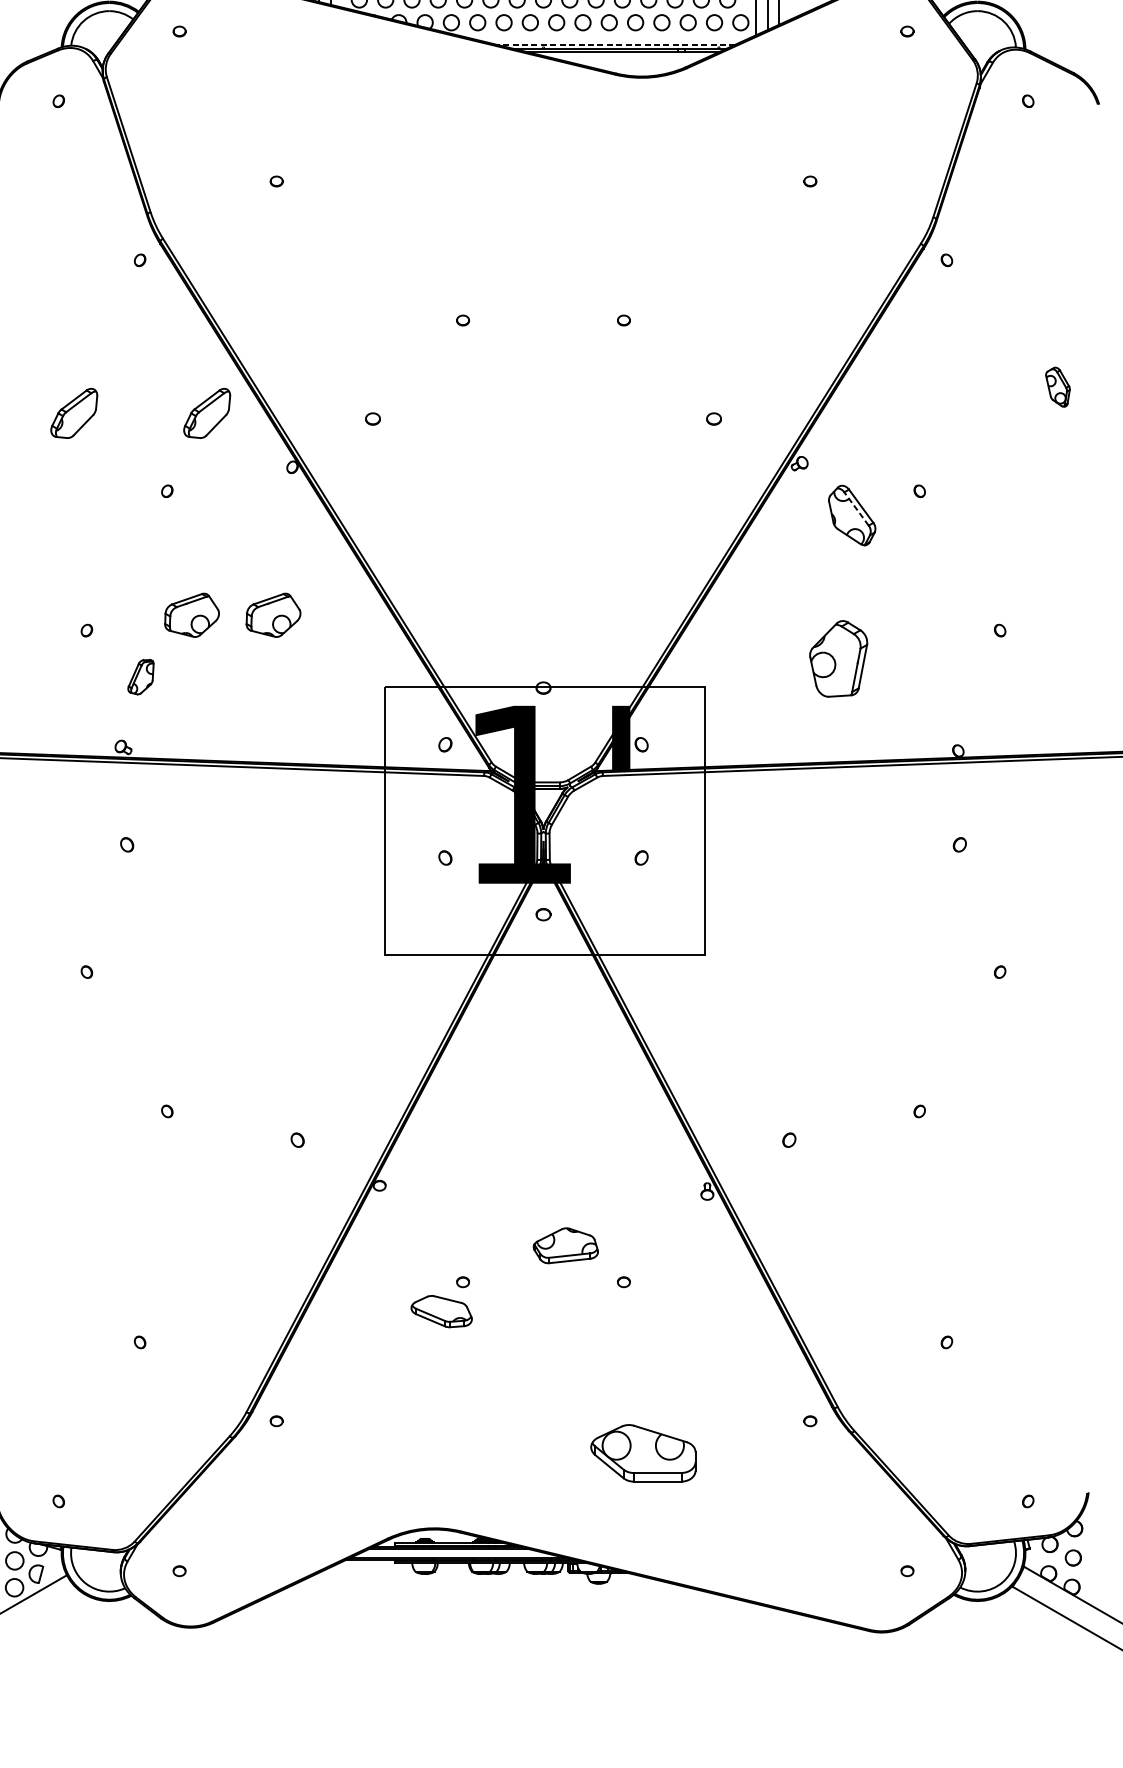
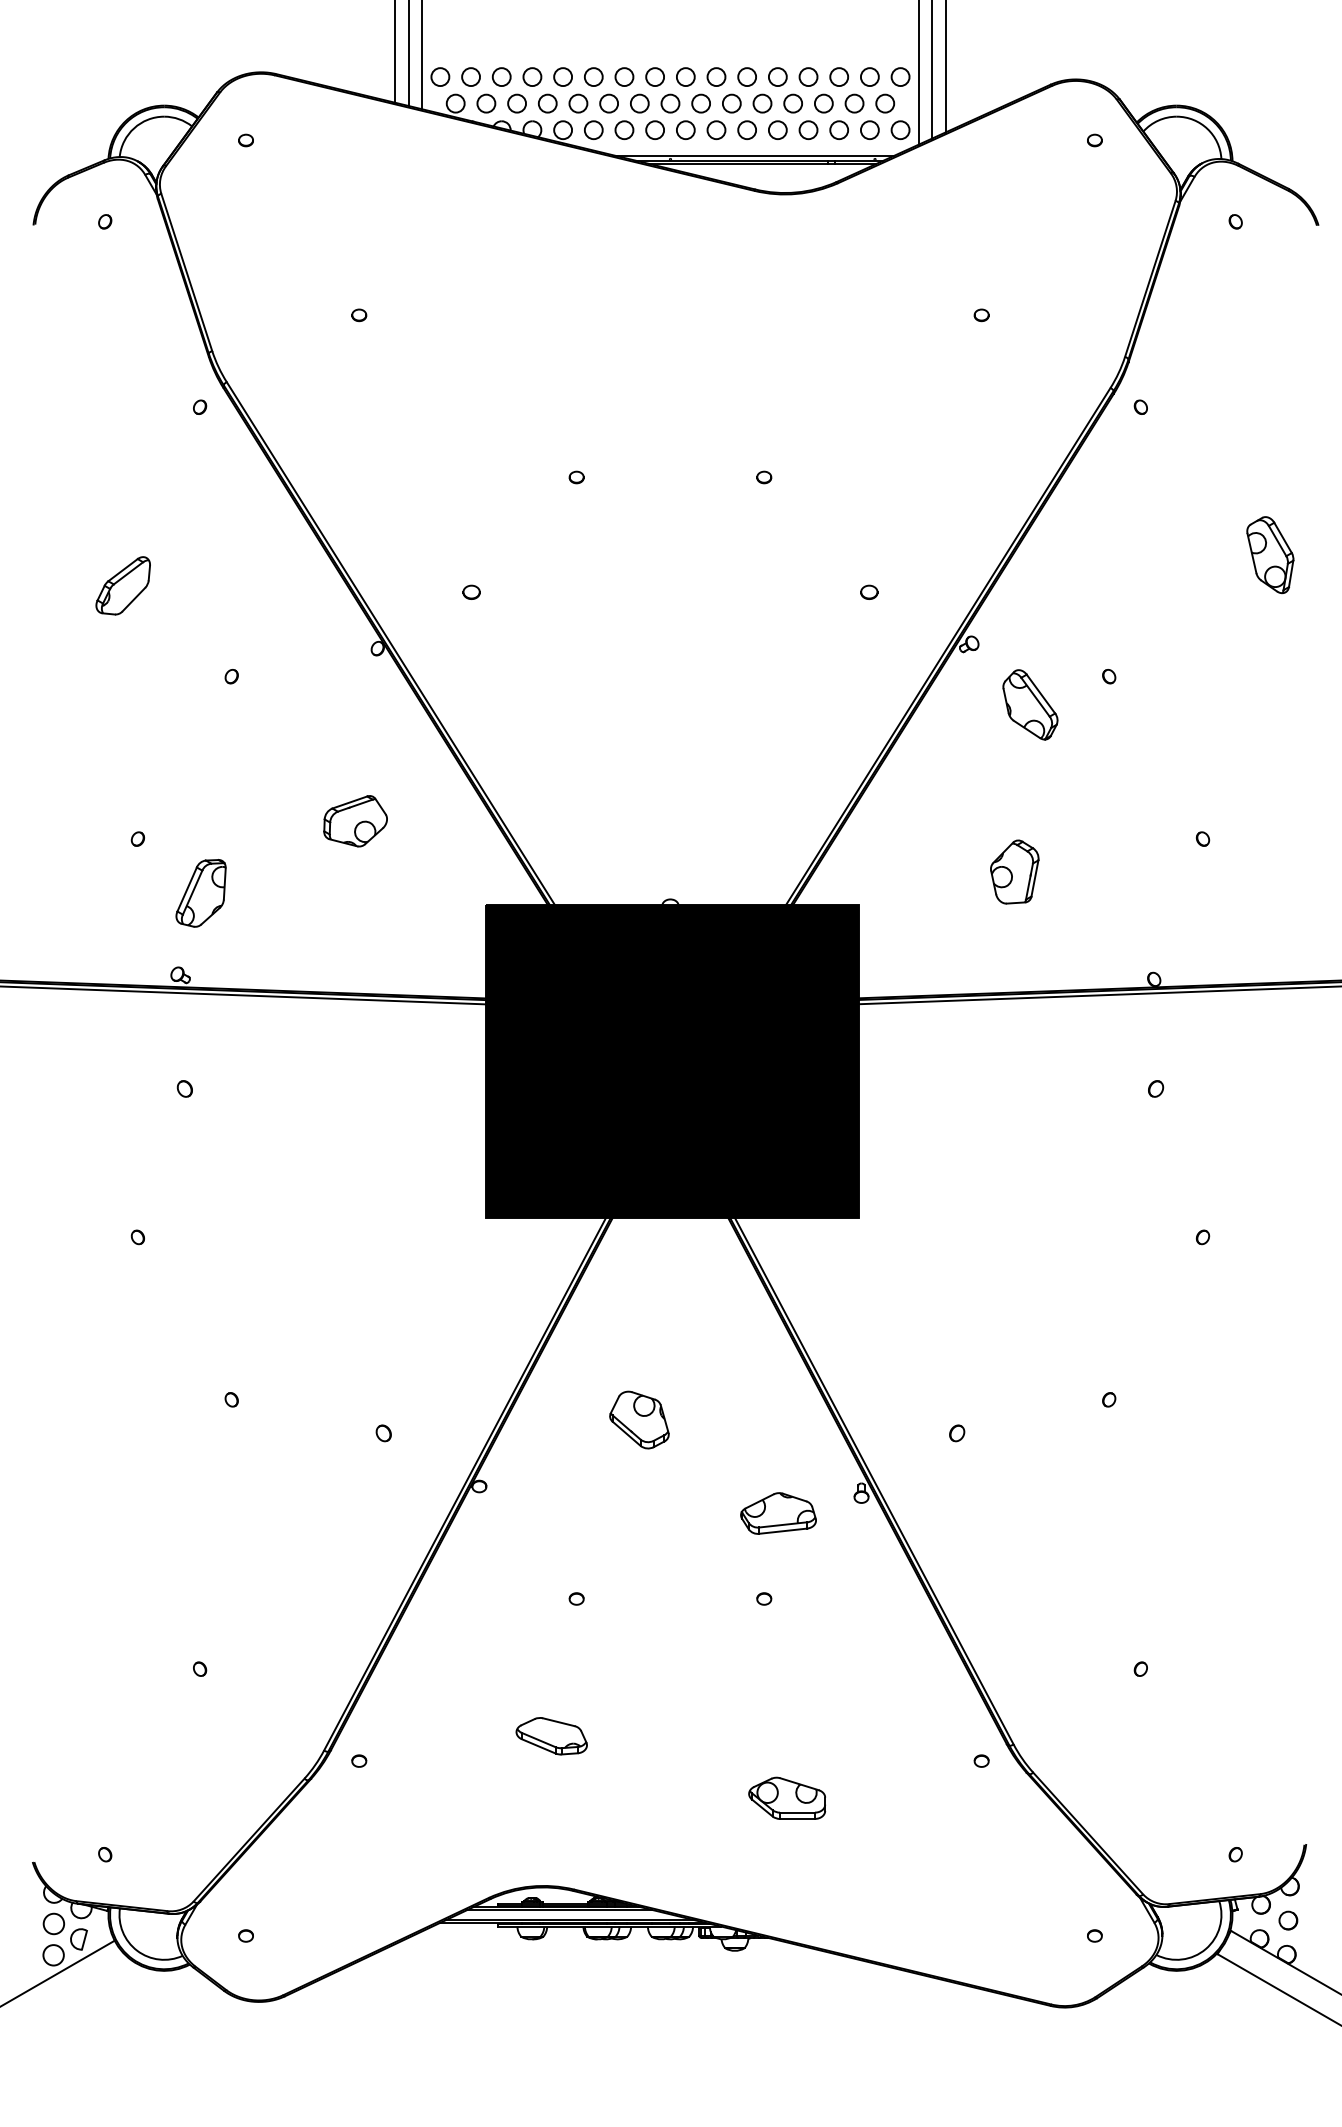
line: (615, 44) -> (754, 155), dashed -> solid
part: (1058, 387) -> (1270, 555), size x1.67
part: (206, 413) -> (277, 585), removed
line: (856, 508) -> (1035, 696), dashed -> solid
part: (191, 615) -> (260, 821), removed
part: (838, 658) -> (1014, 871), size x0.71
part: (140, 677) -> (200, 893), size x1.67
fill: (544, 821) -> (671, 1061), added
part: (516, 1128) -> (639, 1419), added
part: (565, 1245) -> (778, 1513), moved
part: (441, 1311) -> (551, 1736), moved
part: (643, 1452) -> (787, 1797), size x0.62

